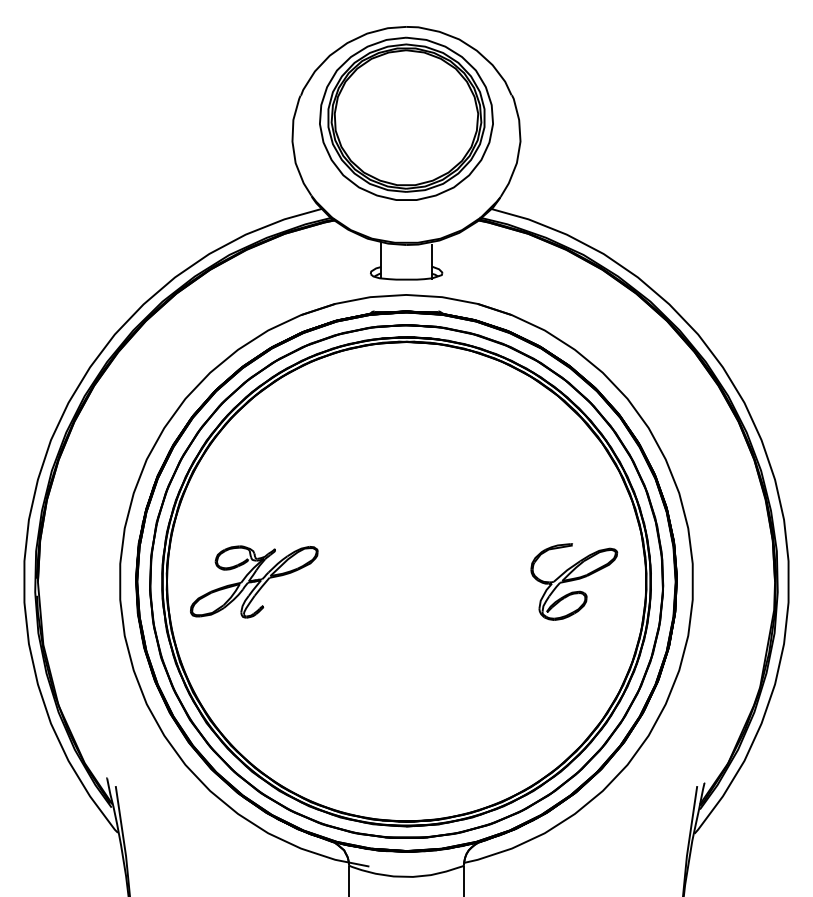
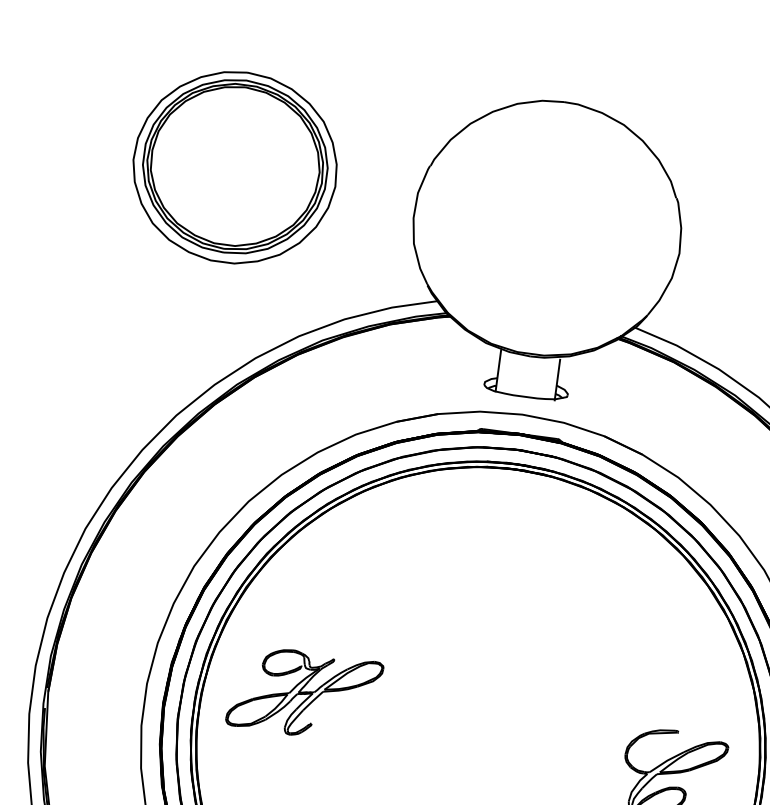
part: (406, 118) -> (235, 166), moved
part: (254, 581) -> (305, 693), moved

